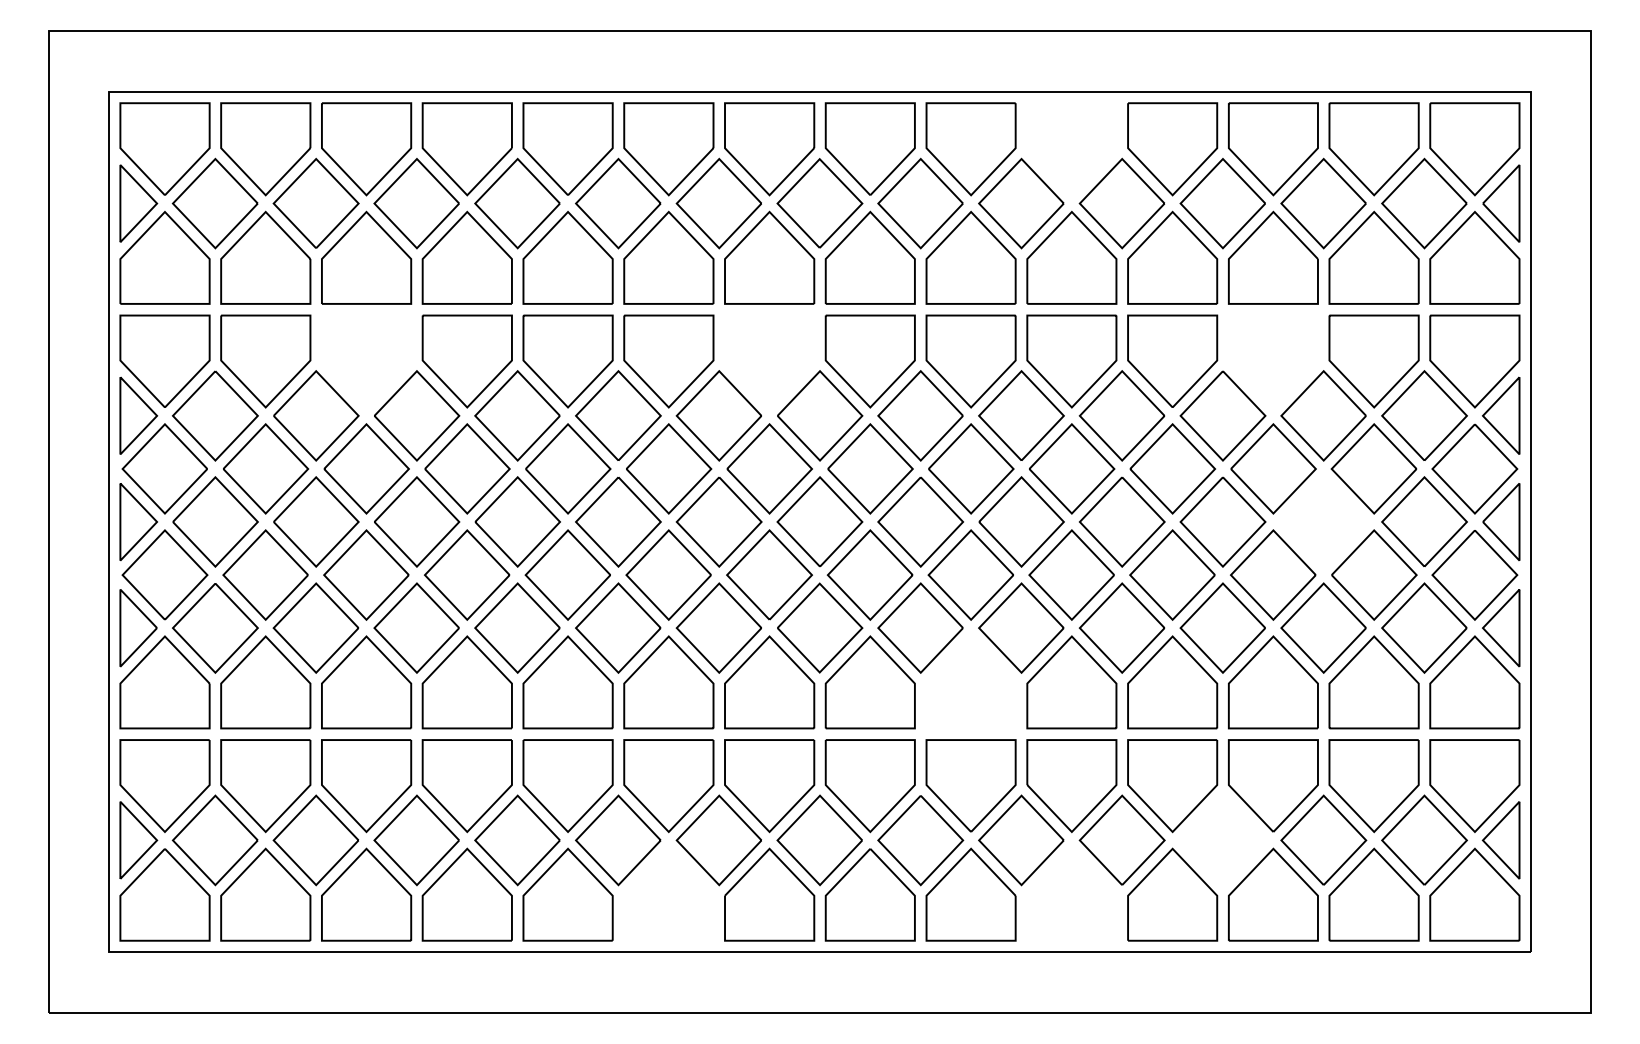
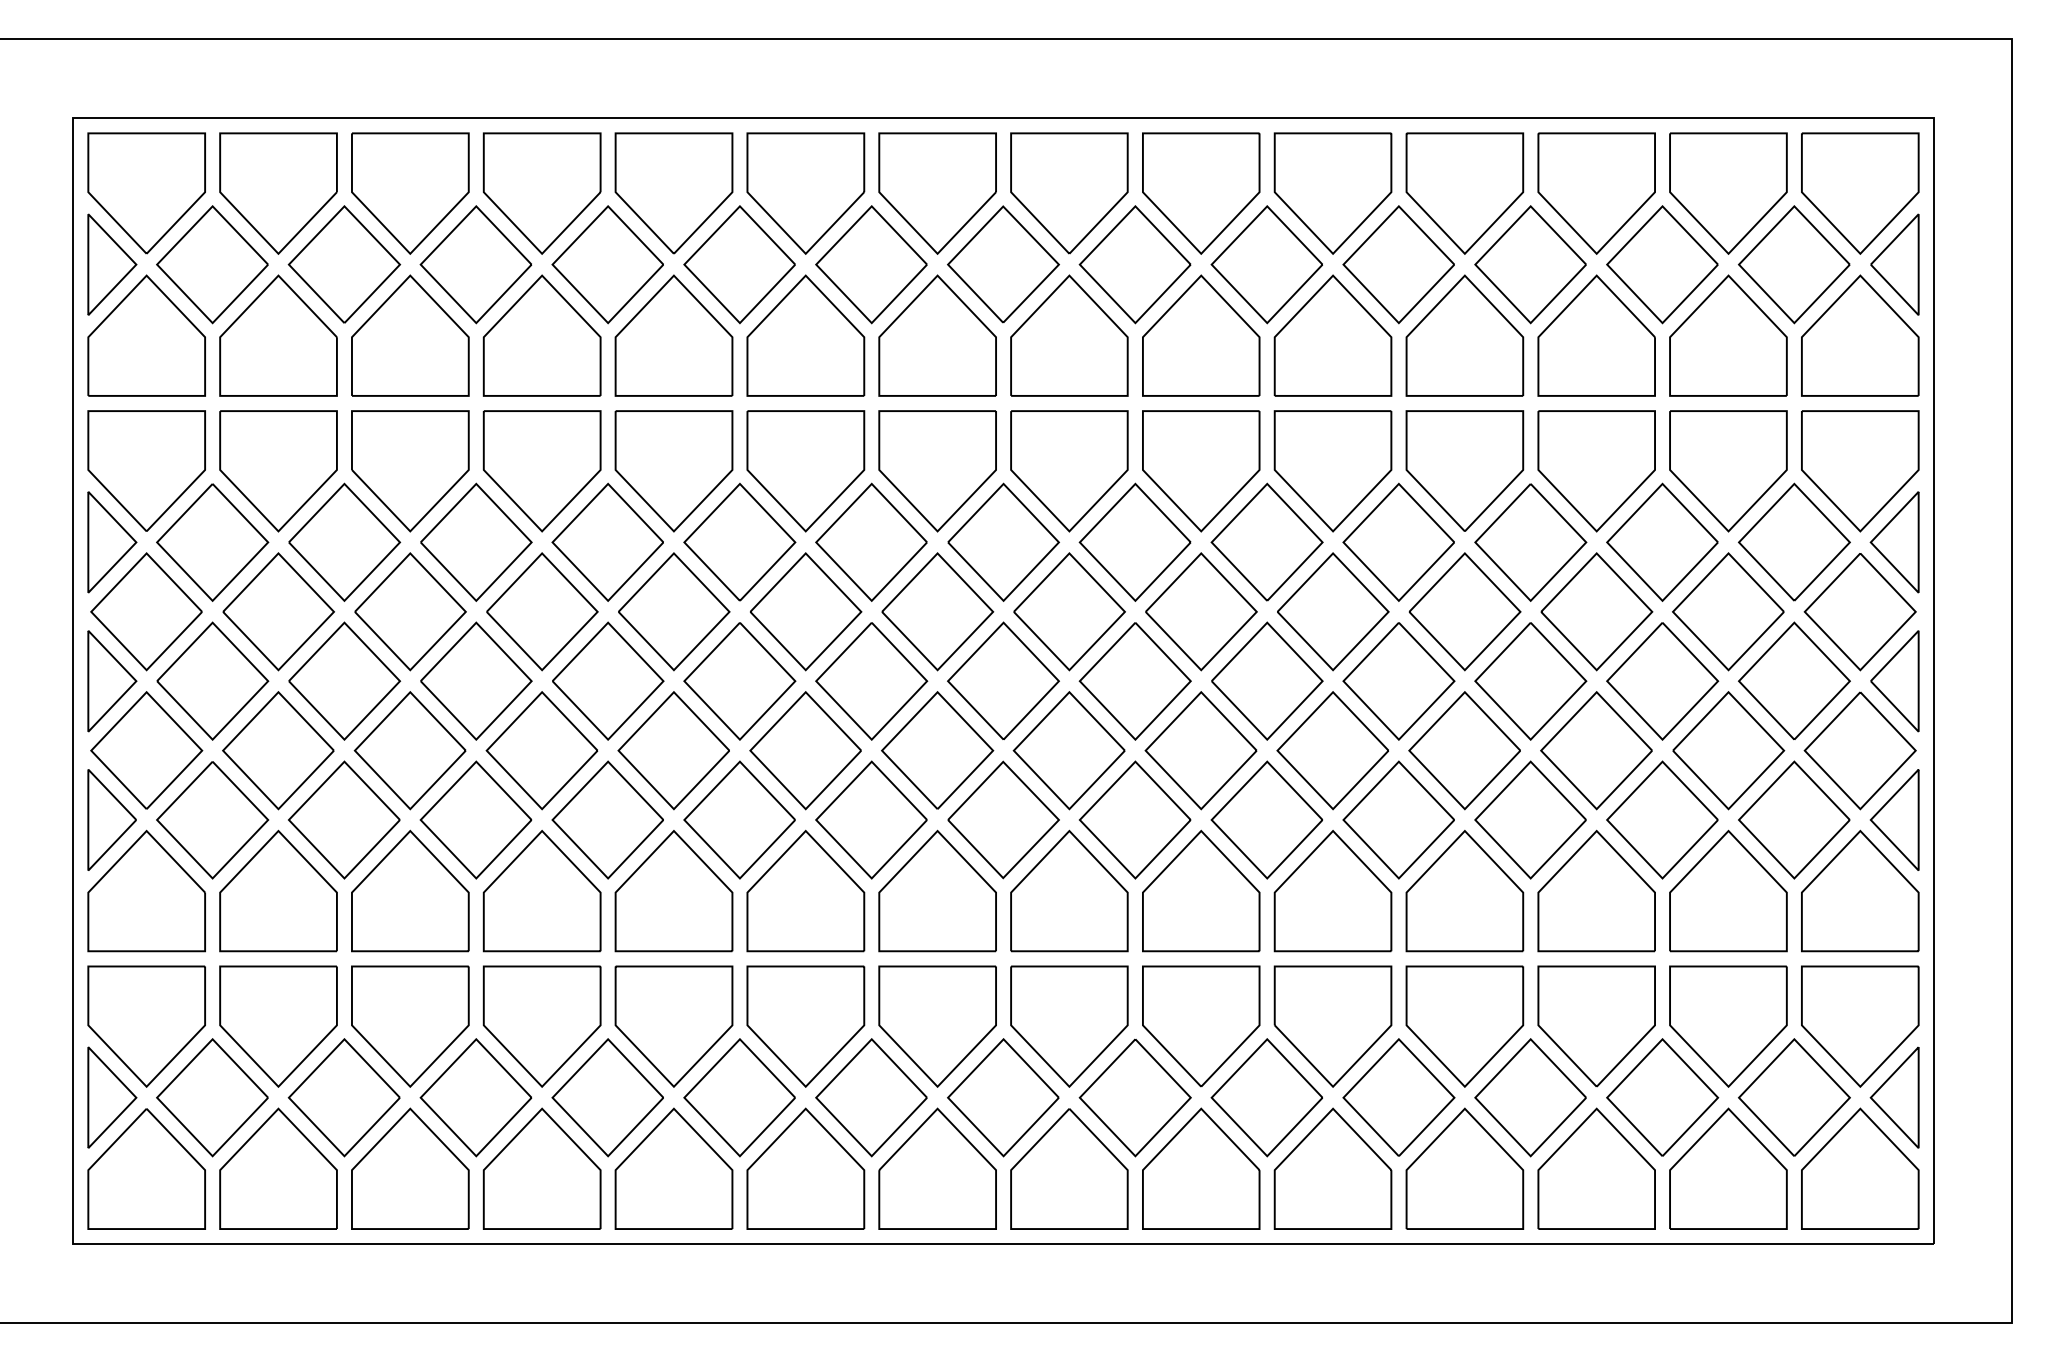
part: (1071, 149) -> (1332, 193), added
part: (366, 361) -> (410, 471), added
part: (769, 361) -> (937, 471), added
part: (1273, 361) -> (1596, 471), added
part: (1323, 521) -> (1662, 680), added
part: (970, 682) -> (1200, 891), added
part: (1222, 840) -> (1530, 1097), added
part: (668, 894) -> (805, 1168), added
part: (1071, 894) -> (1332, 1168), added

